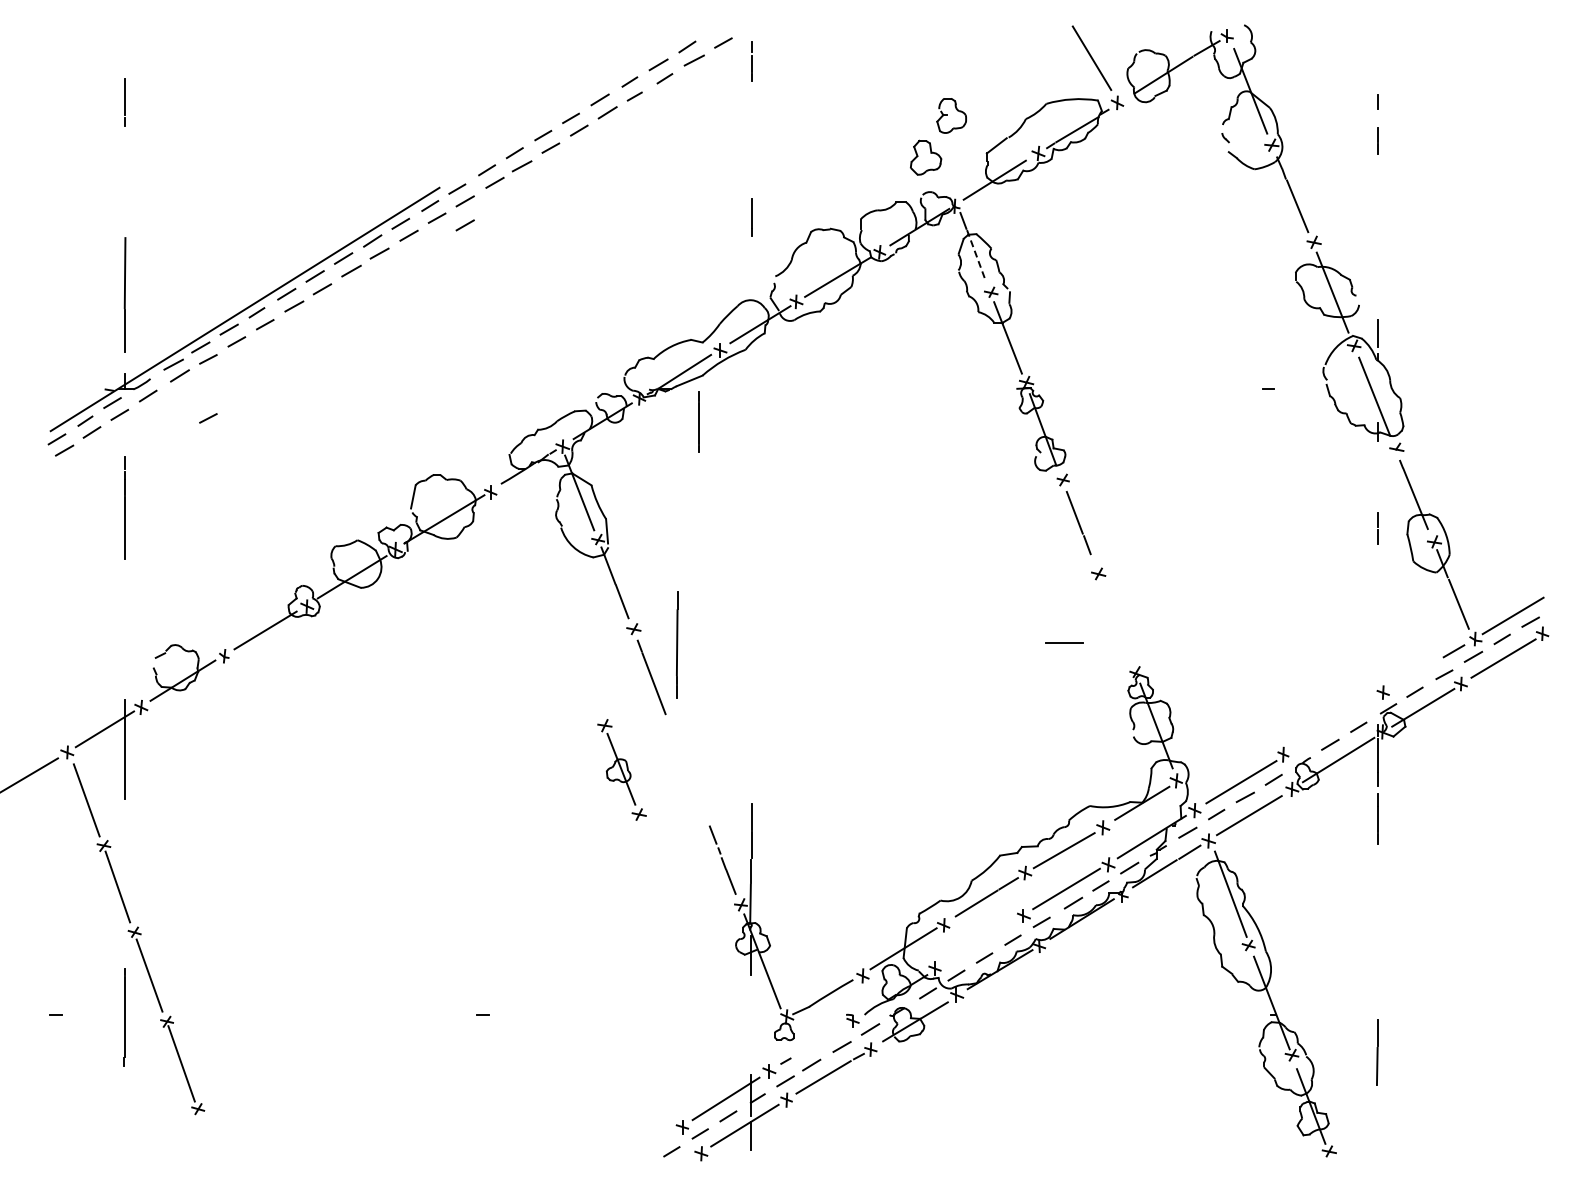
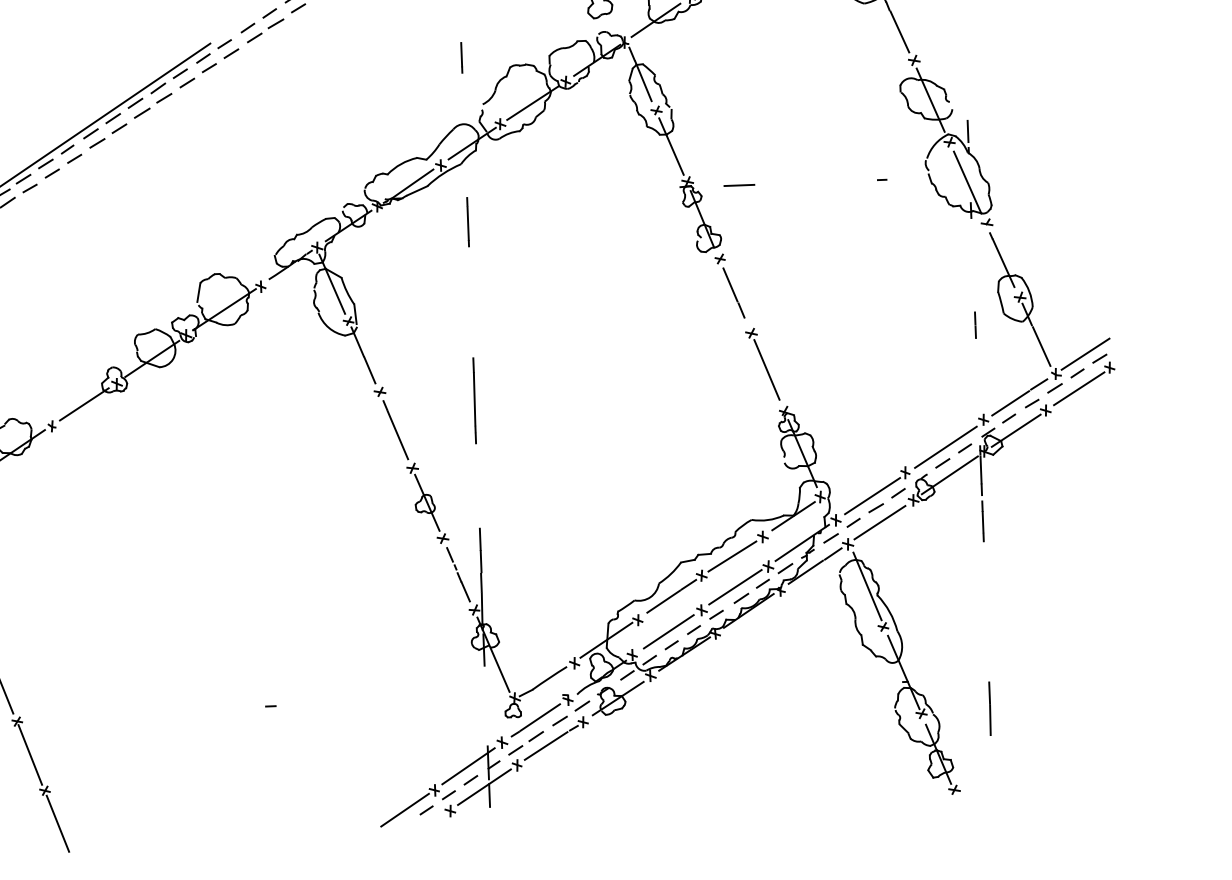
line: (464, 225) -> (231, 73), removed
line: (976, 255) -> (643, 81), dashed -> solid
line: (208, 418) -> (31, 235), removed
line: (698, 421) -> (468, 221), moved
line: (1377, 527) -> (975, 324), moved
line: (1115, 619) -> (766, 369), added
line: (1064, 642) -> (739, 184), moved
line: (677, 644) -> (474, 400), moved
line: (1417, 673) -> (1010, 403), added
line: (1334, 724) -> (945, 446), added
part: (621, 769) -> (427, 503), moved
line: (981, 940) -> (668, 631), added
line: (817, 1041) -> (540, 717), added
line: (212, 1150) -> (57, 823), added
line: (644, 1150) -> (404, 810), added

